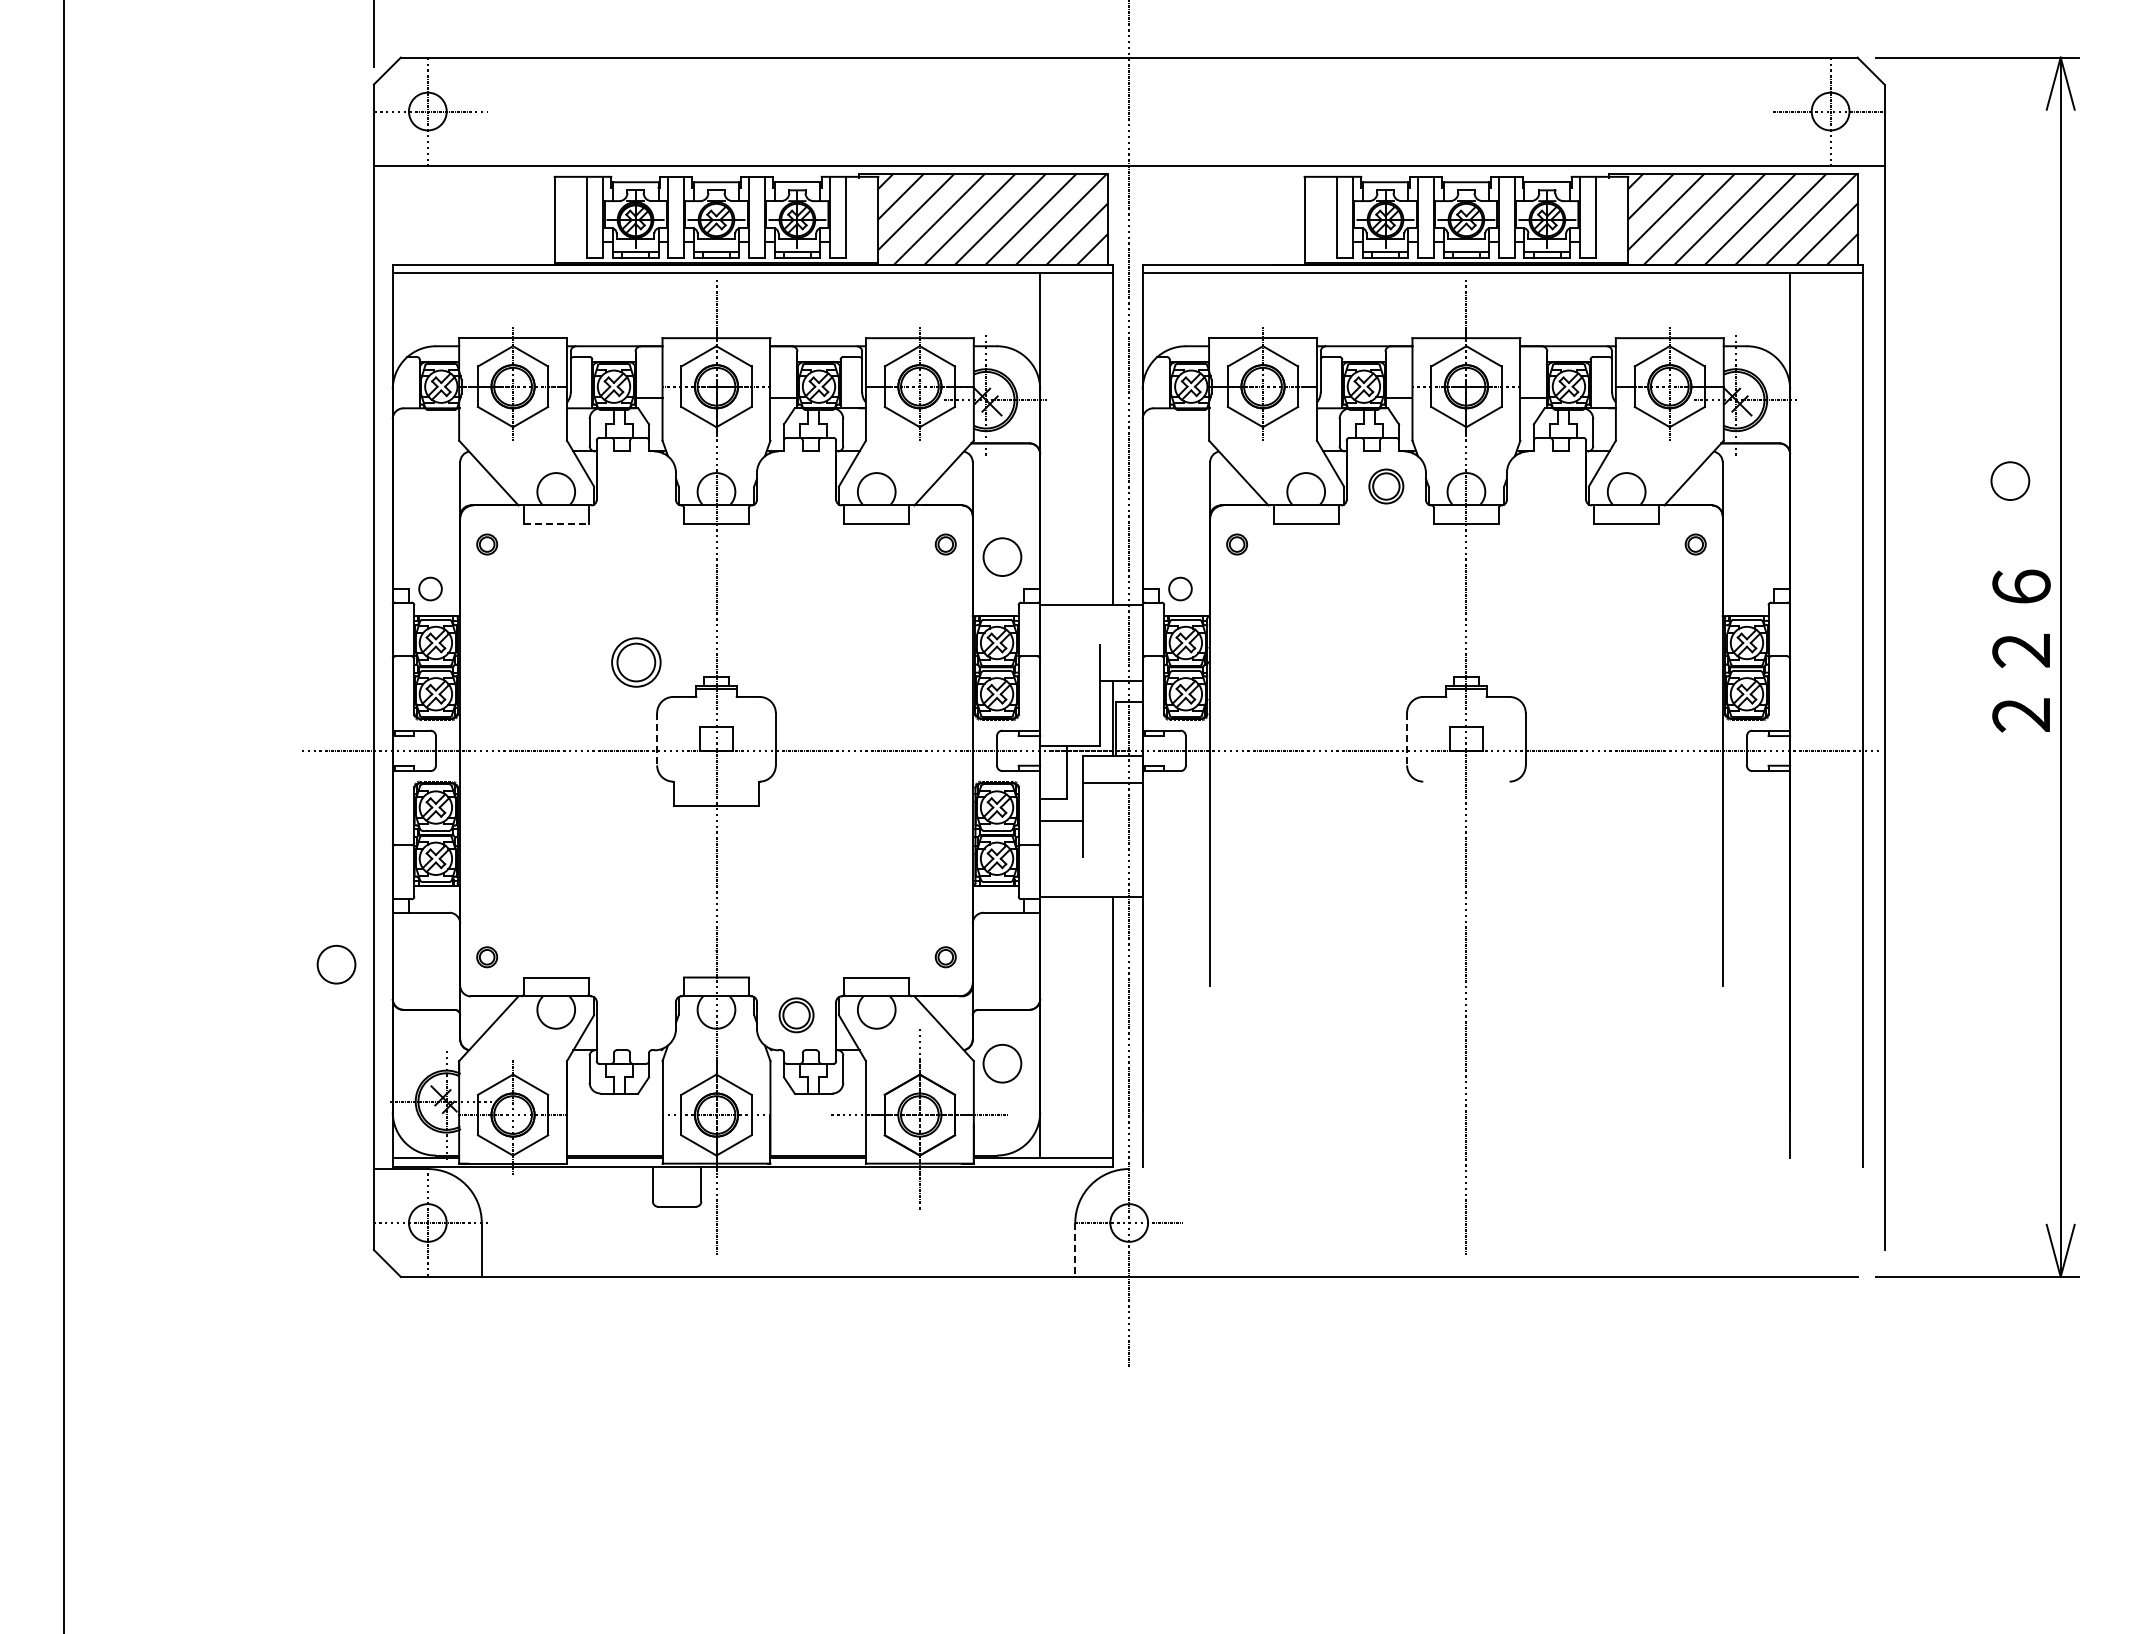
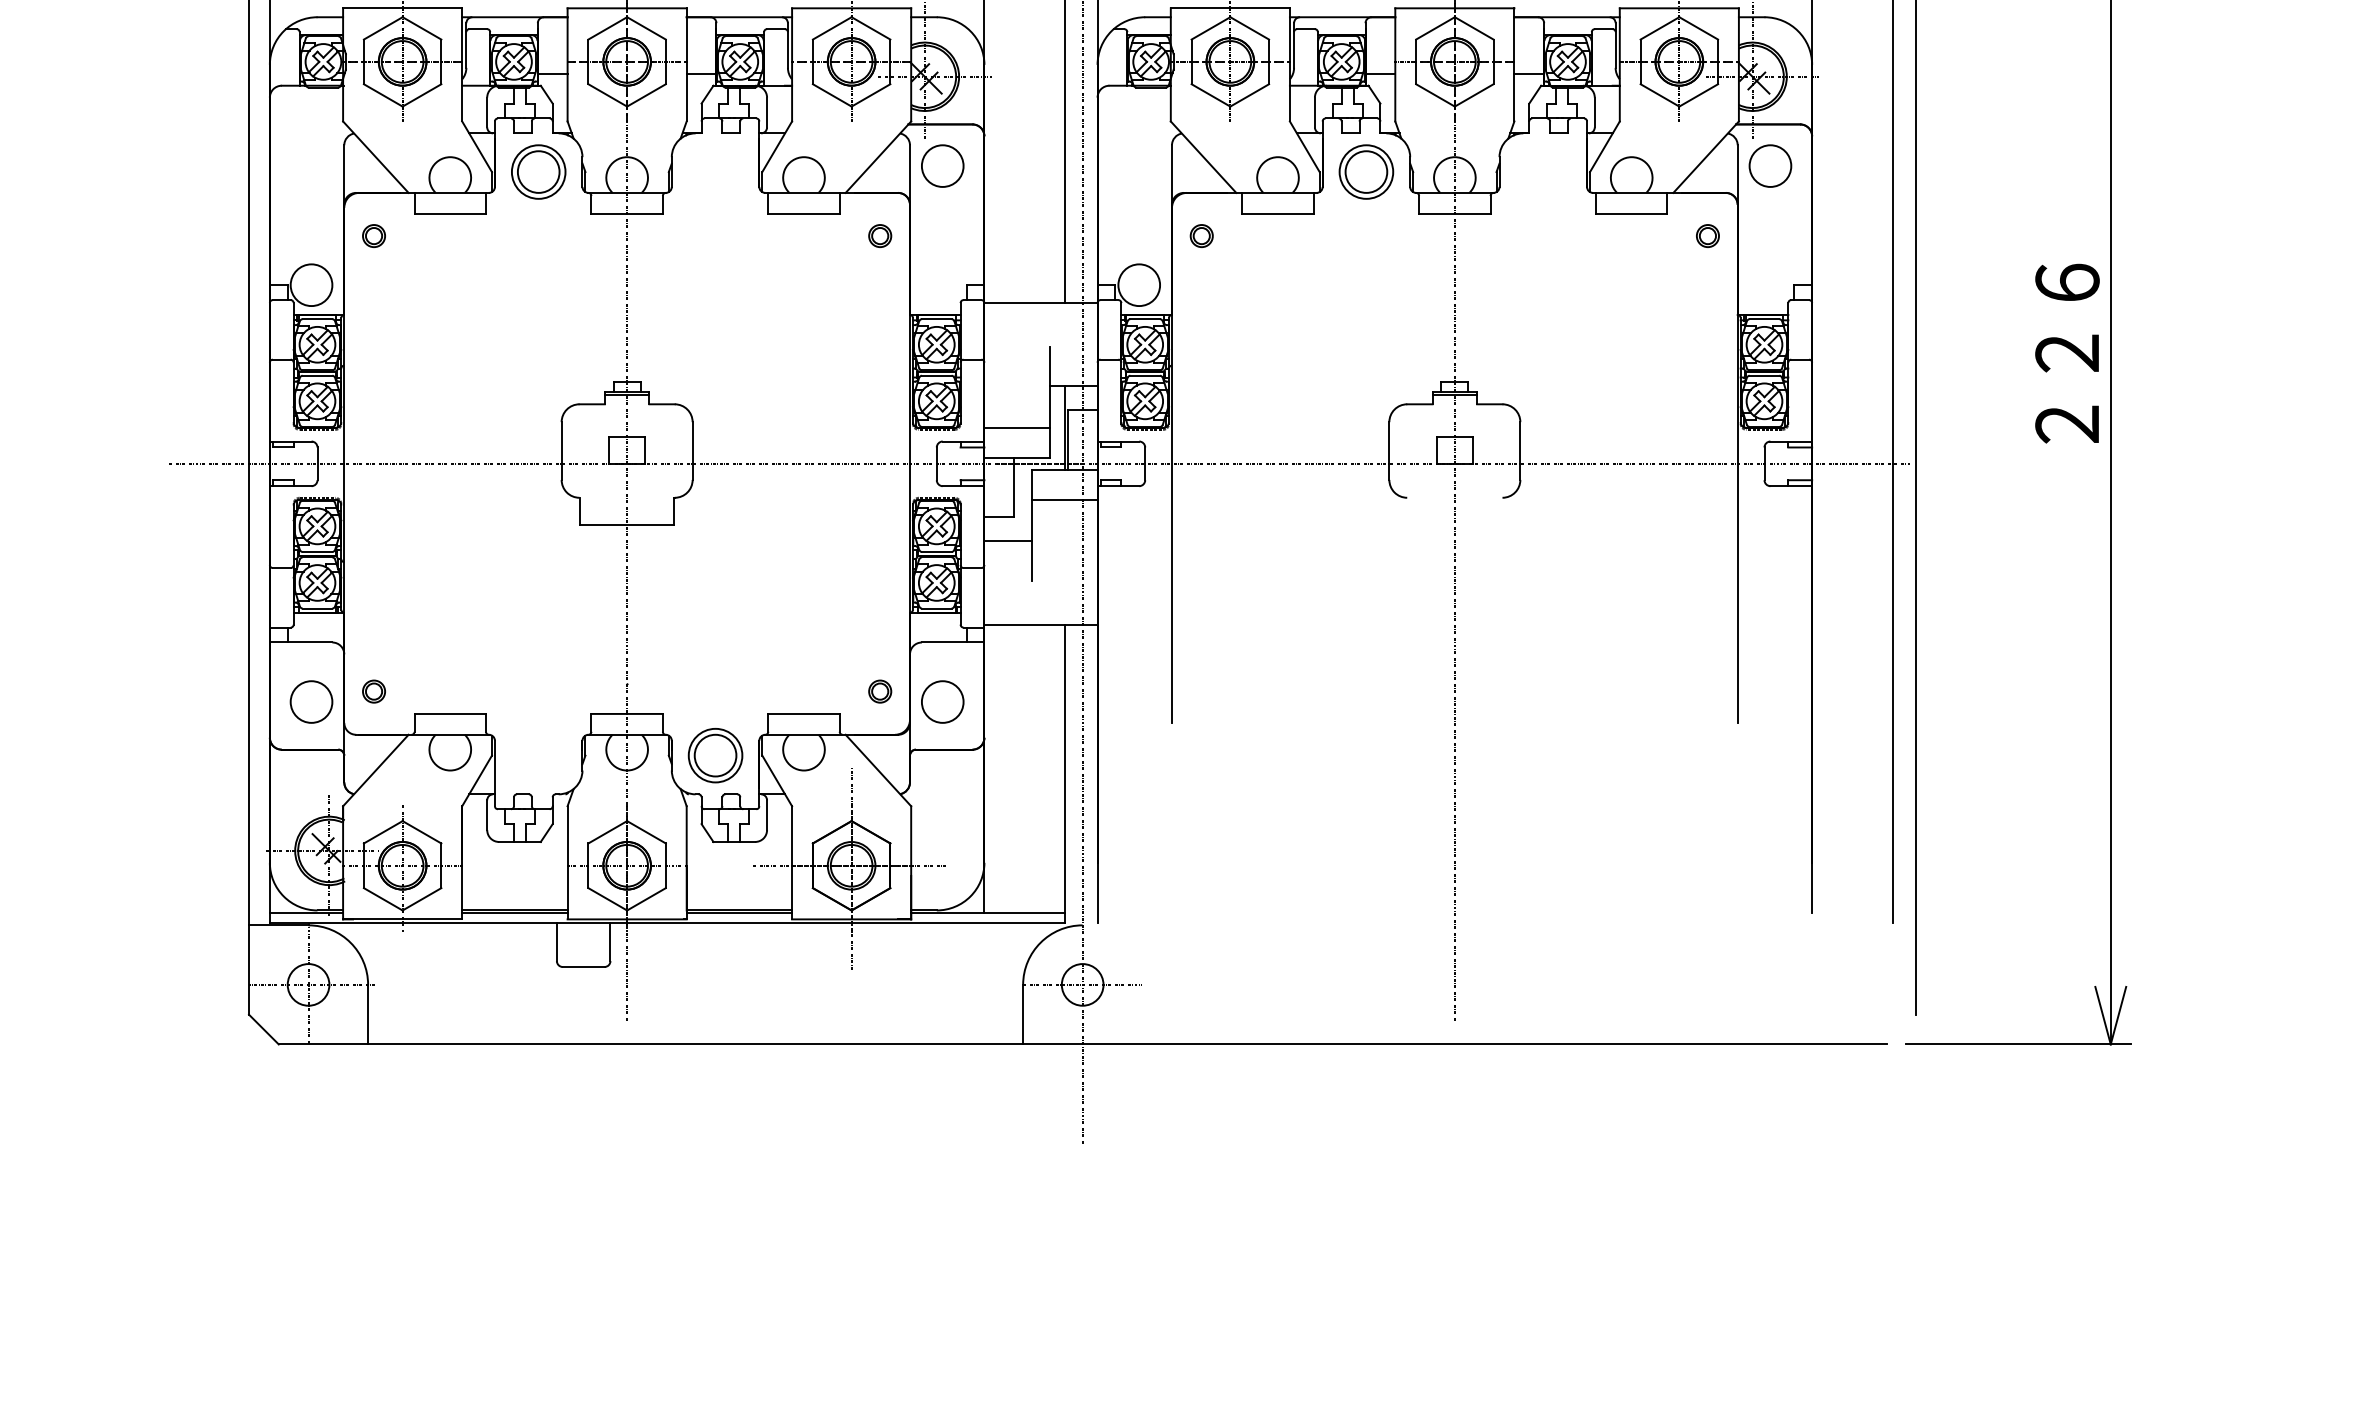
circle: (2010, 480) -> (1770, 165), moved
part: (1386, 486) -> (1366, 172), size x1.43
line: (556, 524) -> (450, 213), dashed -> solid
circle: (1002, 556) -> (942, 165), moved
circle: (430, 588) -> (311, 284), size x1.67
circle: (1180, 588) -> (1139, 284), size x1.67
part: (636, 662) -> (538, 172), moved
line: (1069, 718) -> (1016, 428), added
line: (657, 739) -> (562, 451), dashed -> solid
line: (1407, 739) -> (1389, 451), dashed -> solid
circle: (336, 964) -> (311, 701), moved
part: (796, 1015) -> (715, 755), size x1.43
circle: (1002, 1063) -> (942, 701), moved
line: (1075, 1249) -> (1023, 1014), dashed -> solid

